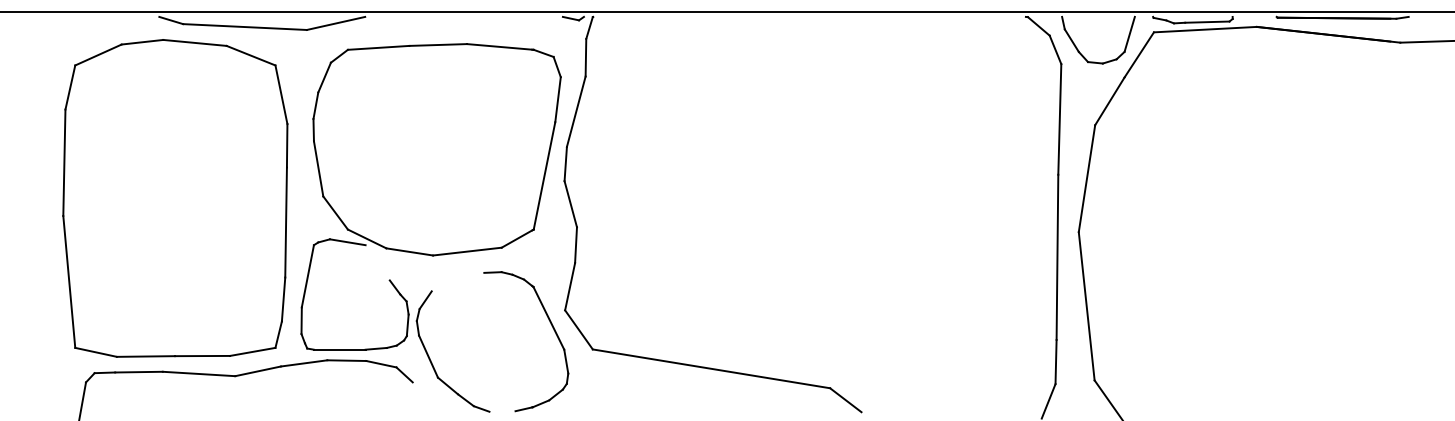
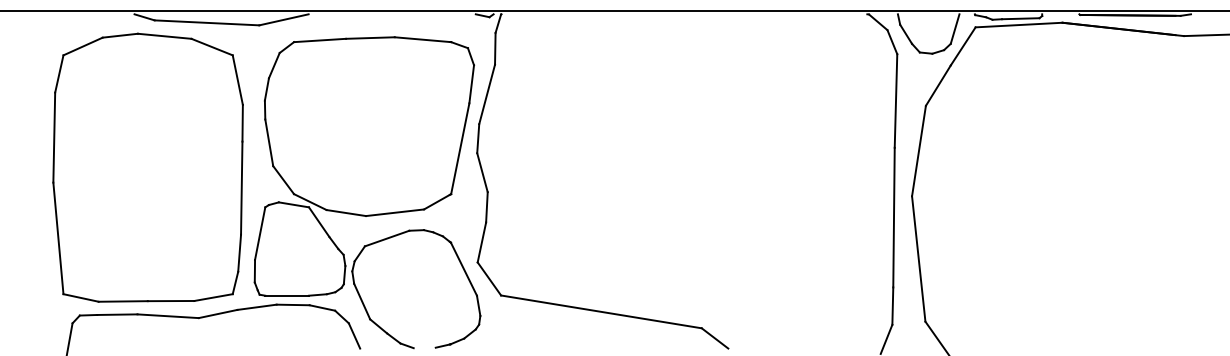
line: (377, 262) -> (319, 221), added
line: (457, 281) -> (386, 238), added
line: (419, 397) -> (354, 336), added

